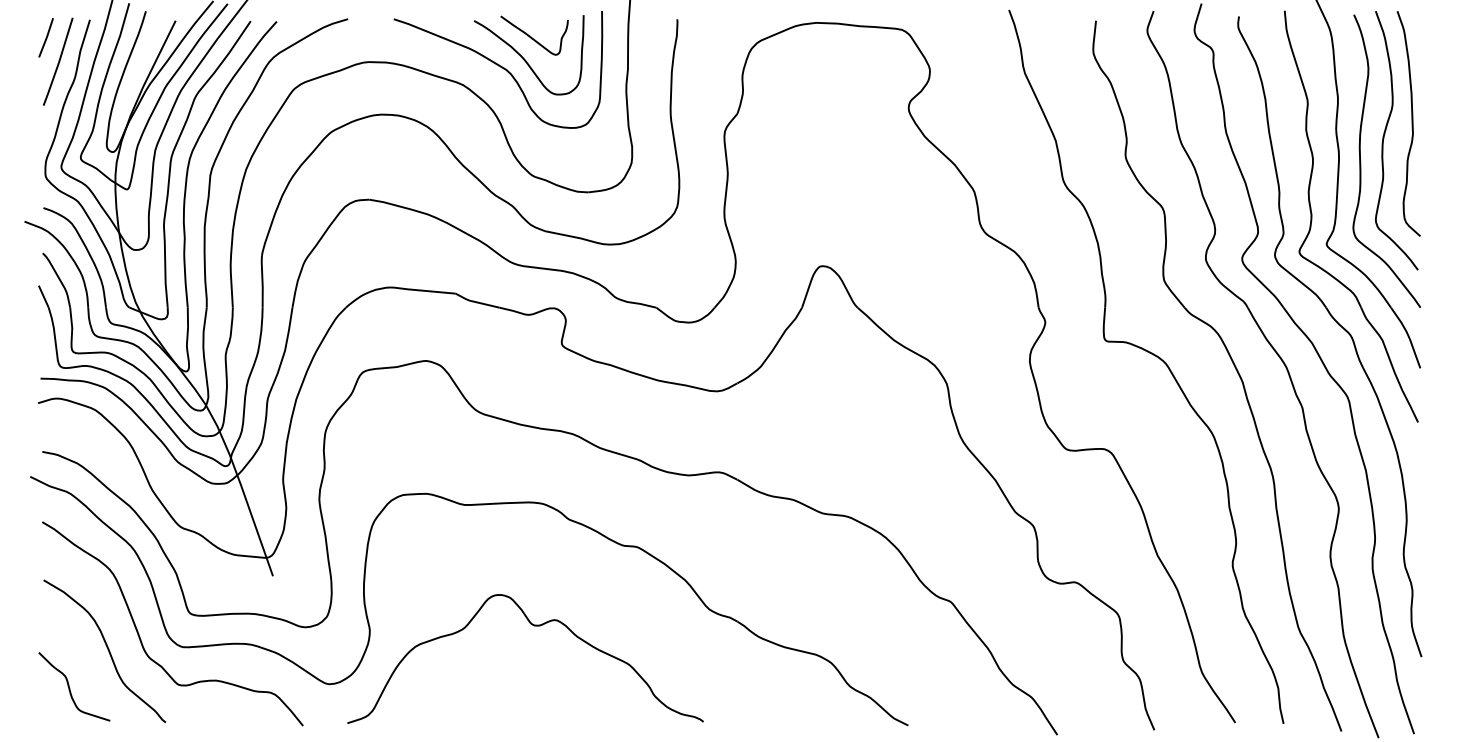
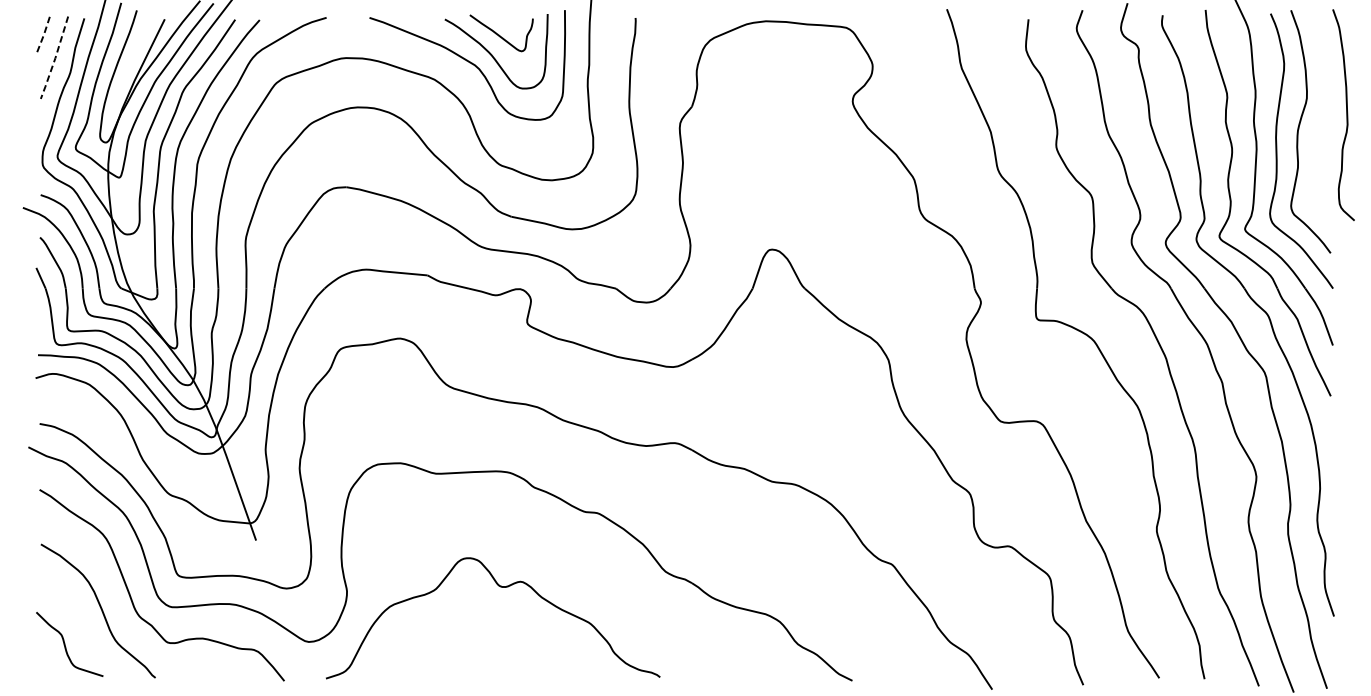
line: (46, 37) -> (43, 35), solid -> dashed
line: (59, 62) -> (55, 58), solid -> dashed
curve: (1411, 123) -> (1346, 114), moved

